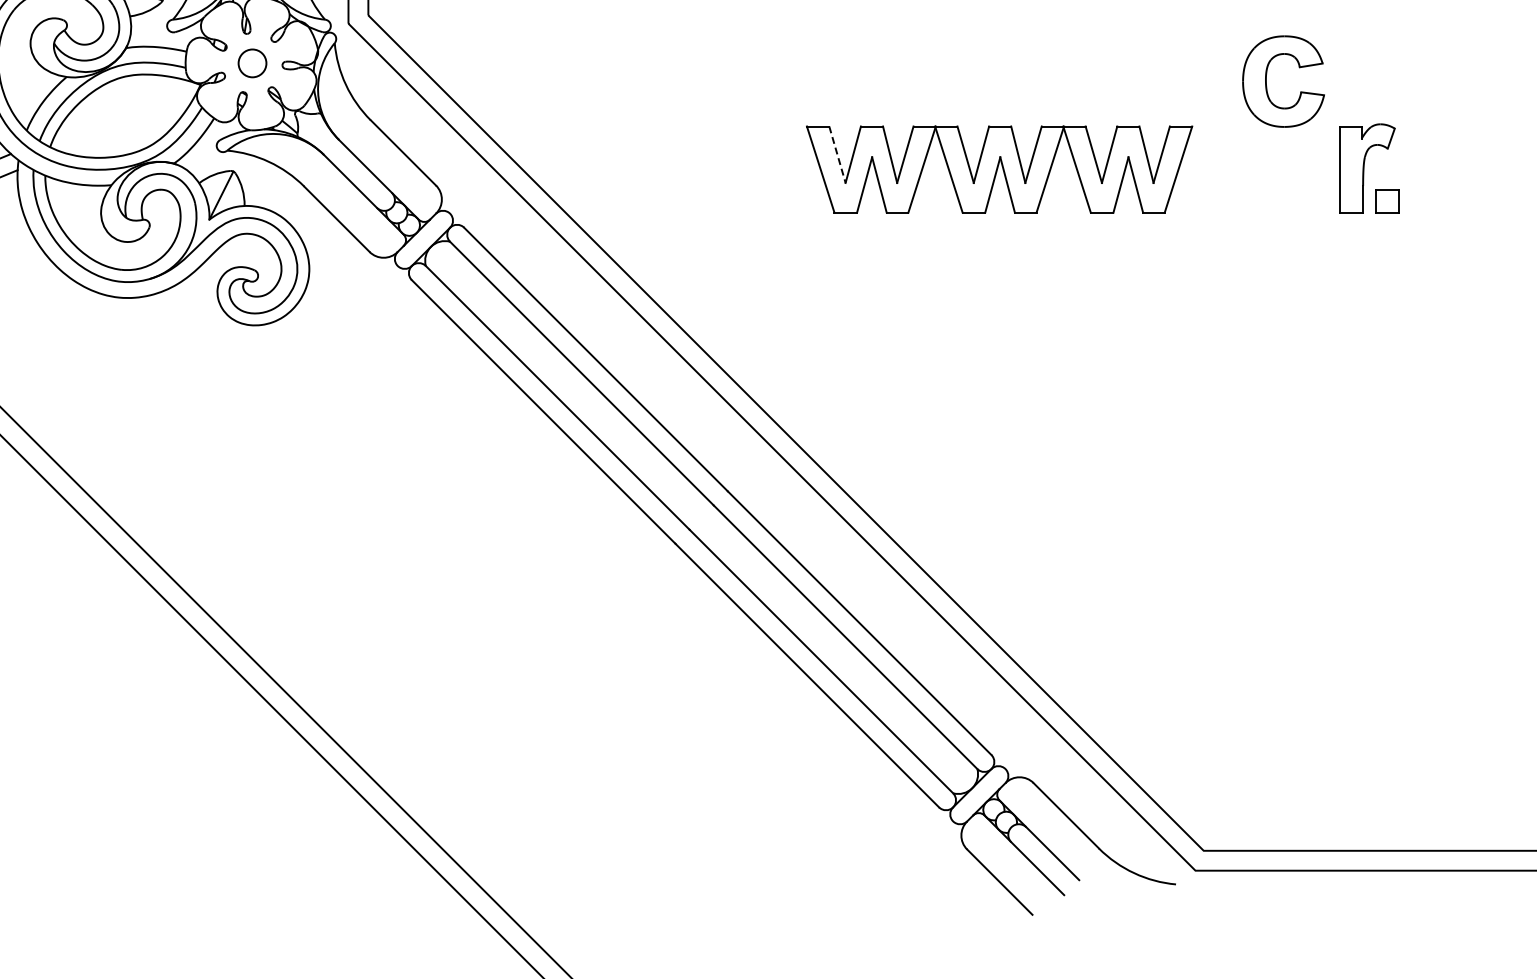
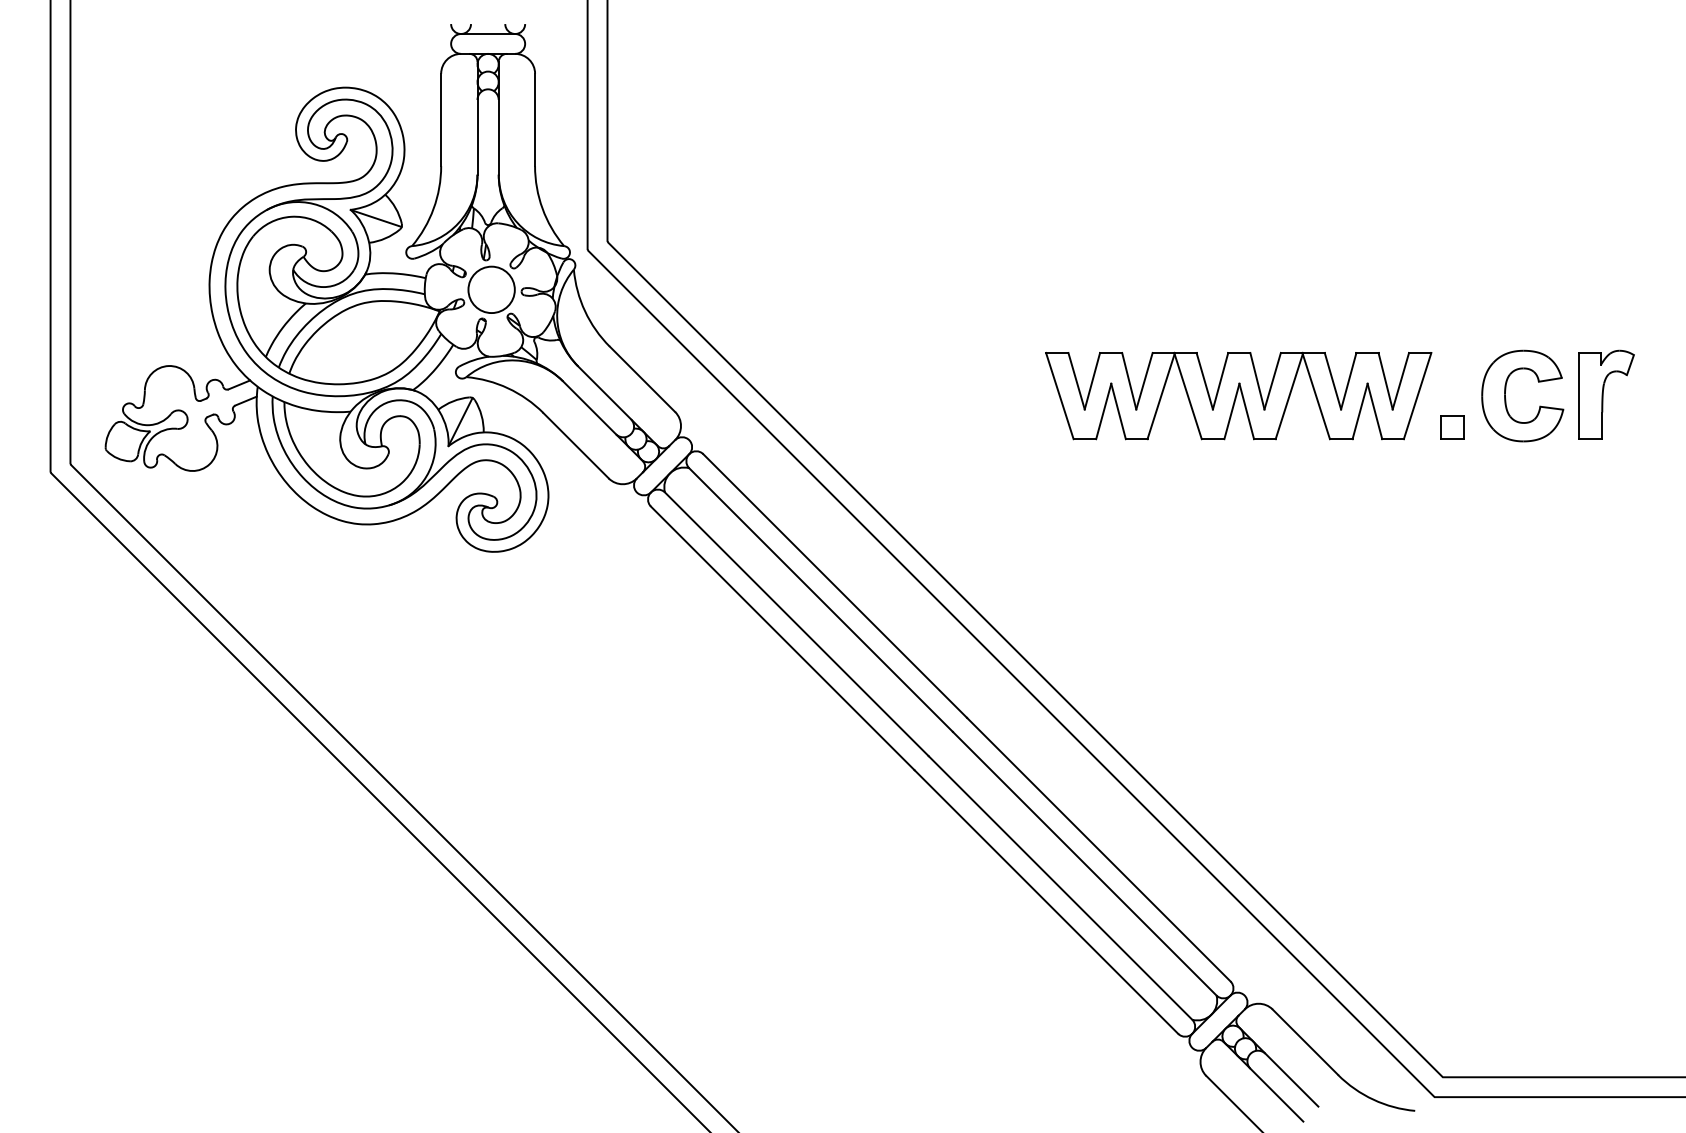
circle: (252, 63) -> (491, 289), size x1.67
part: (1267, 85) -> (1506, 399), moved
line: (837, 155) -> (1076, 381), dashed -> solid
part: (1387, 201) -> (1452, 427), moved

